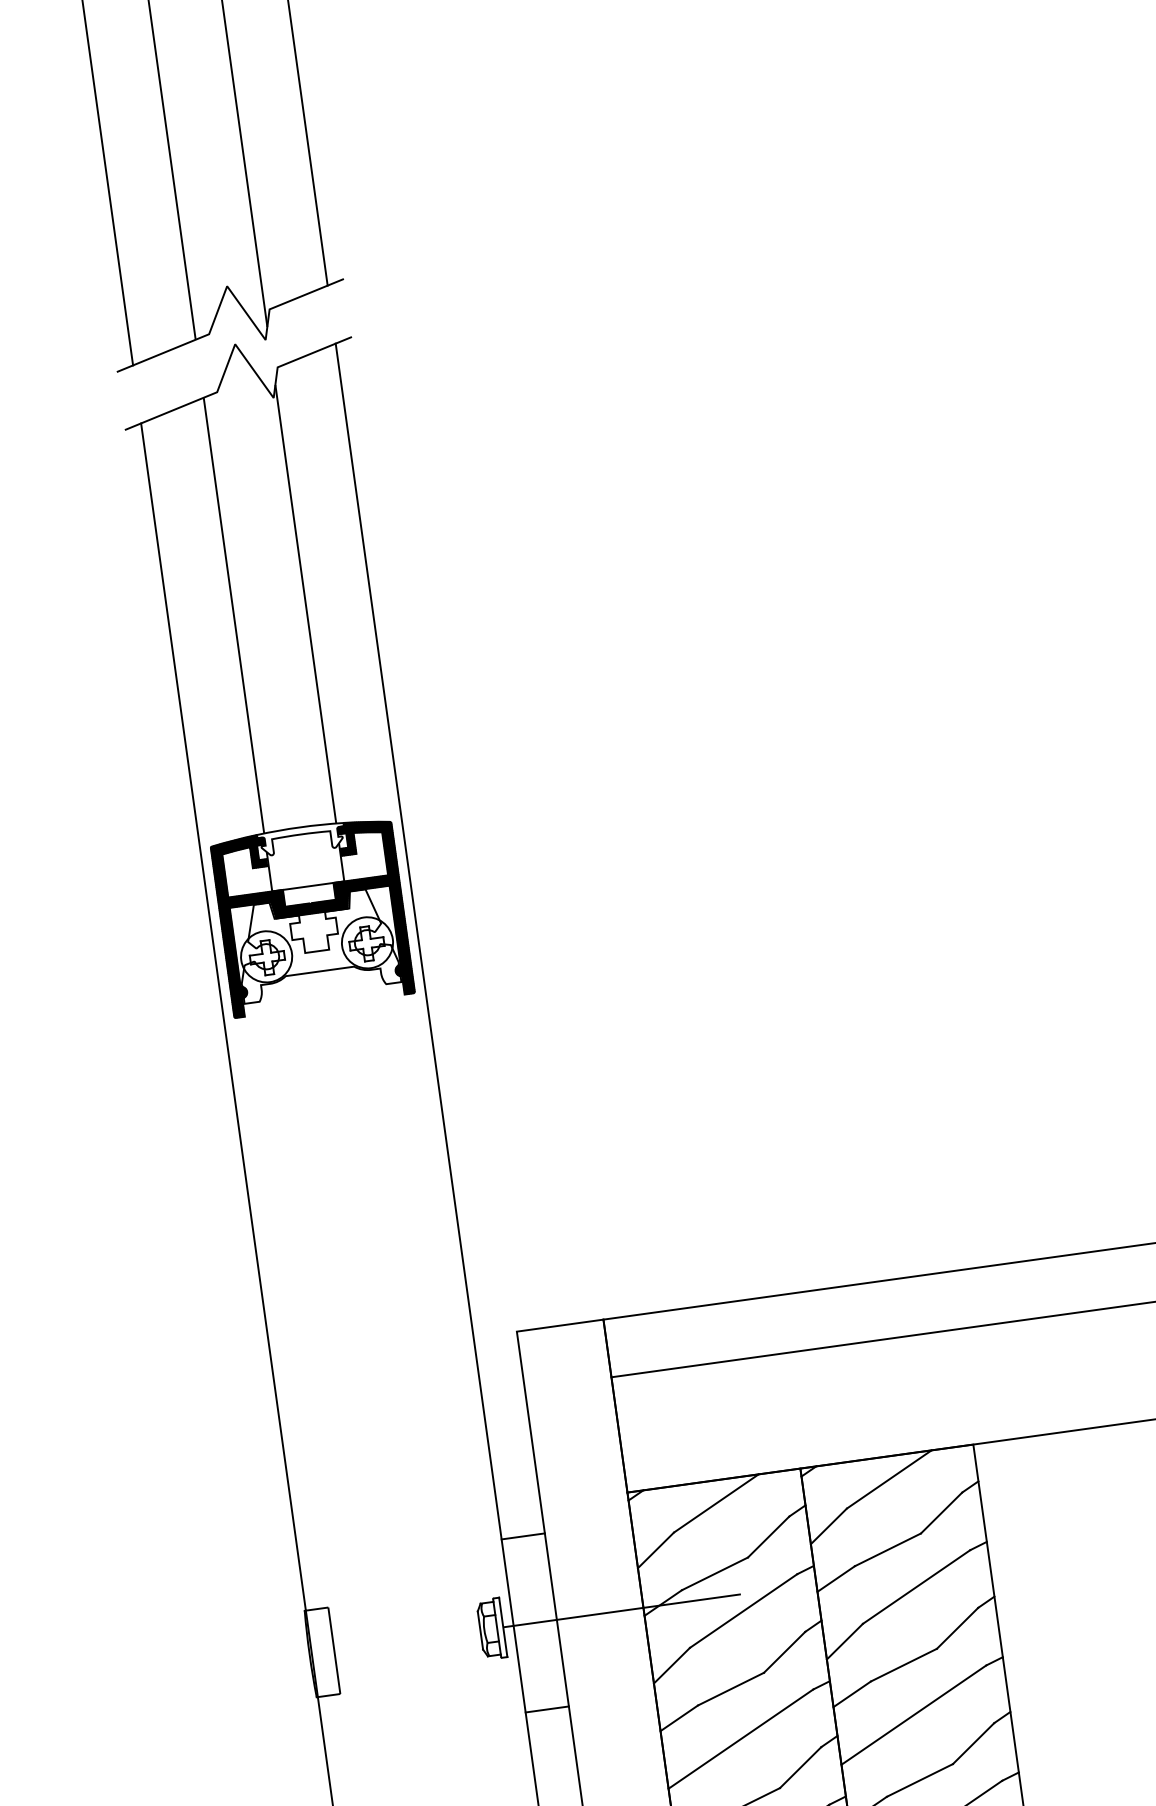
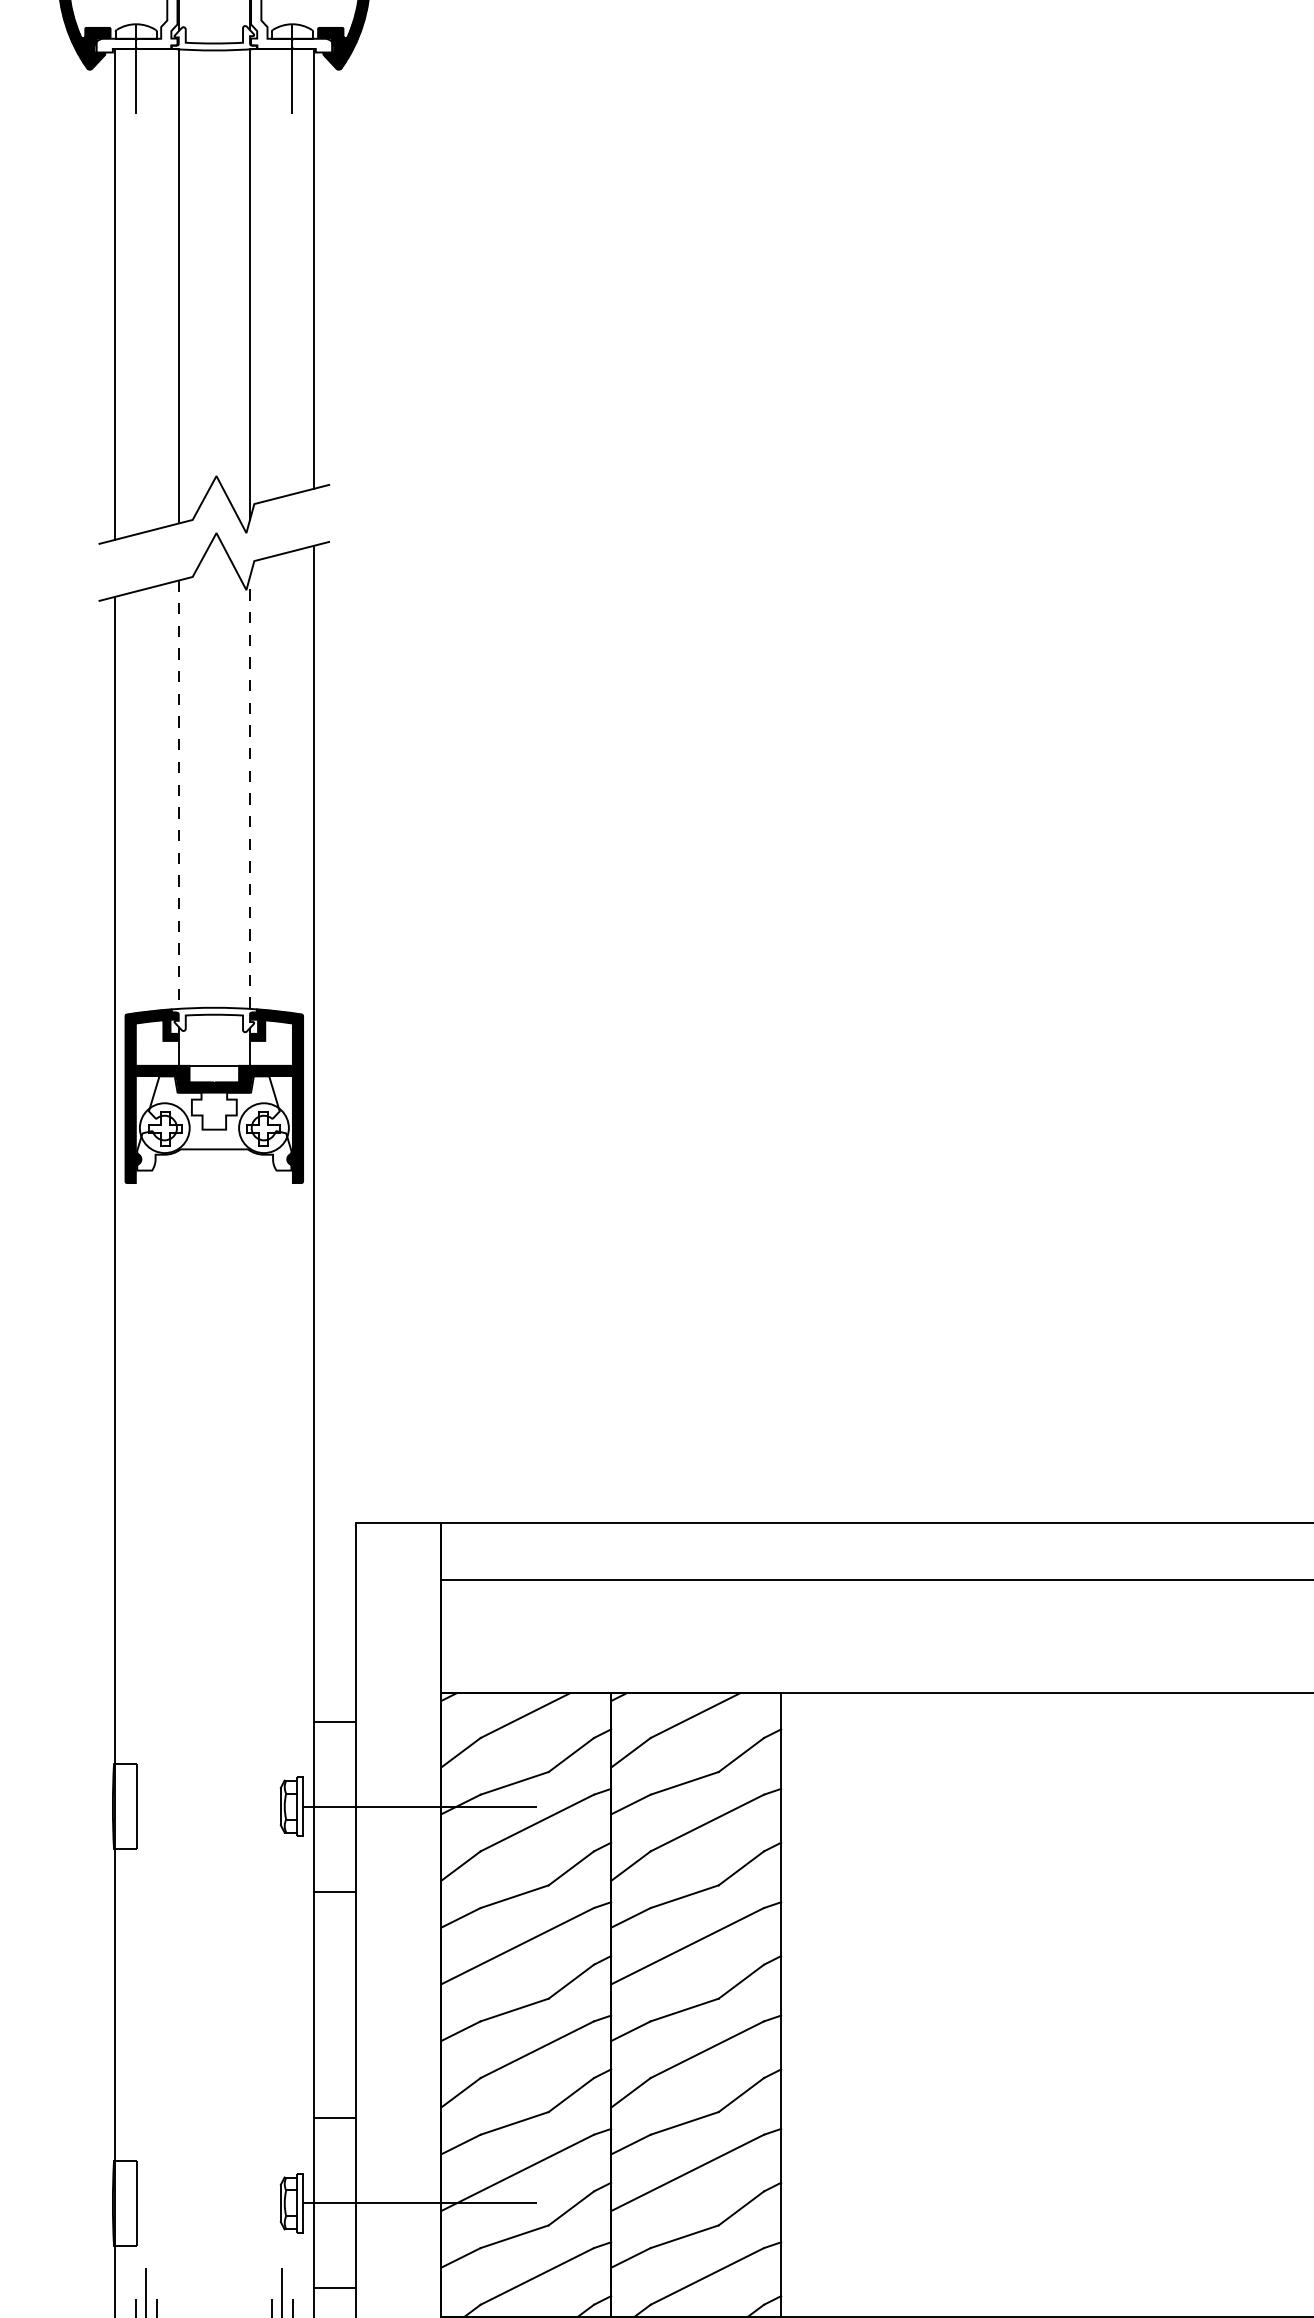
line: (305, 604) -> (249, 793), solid -> dashed
line: (233, 616) -> (178, 795), solid -> dashed

